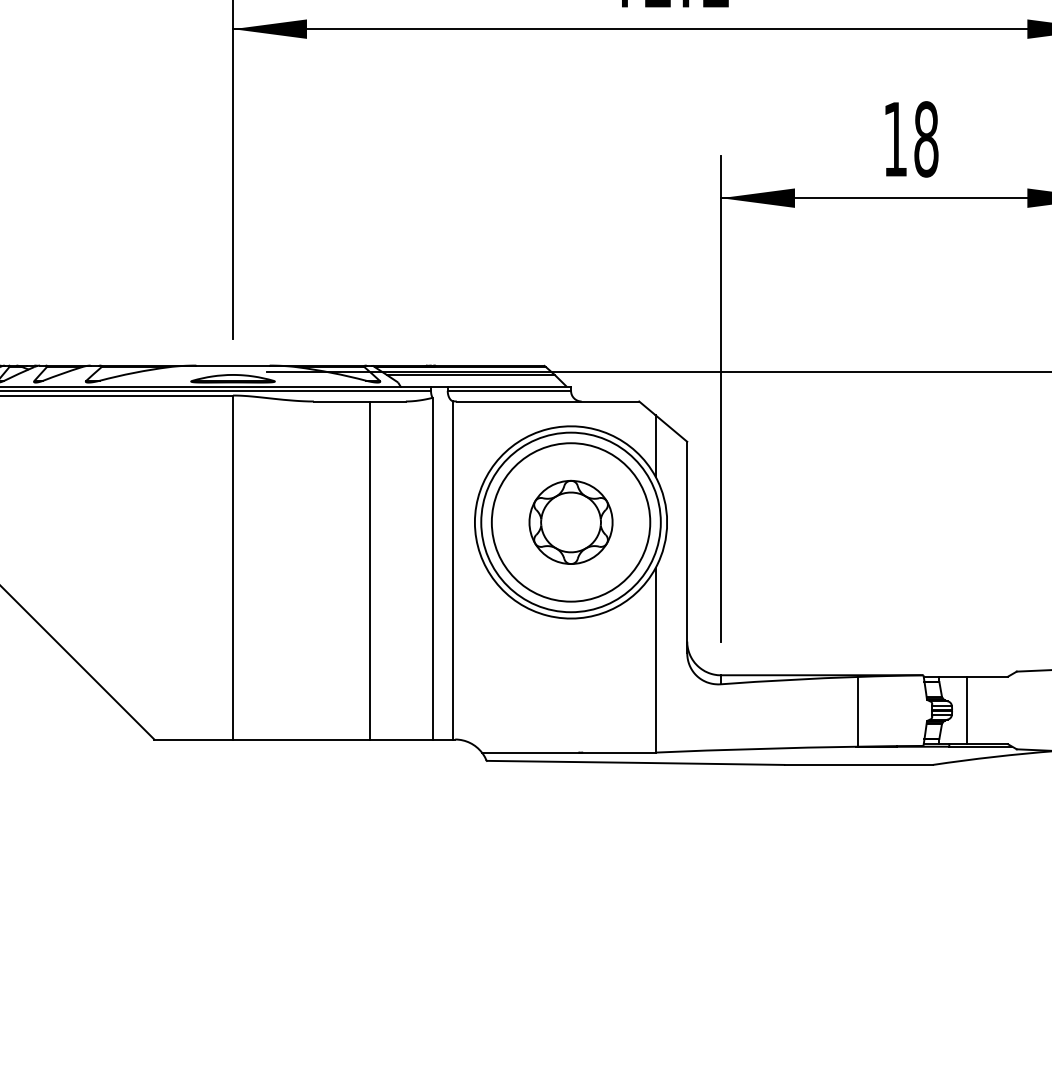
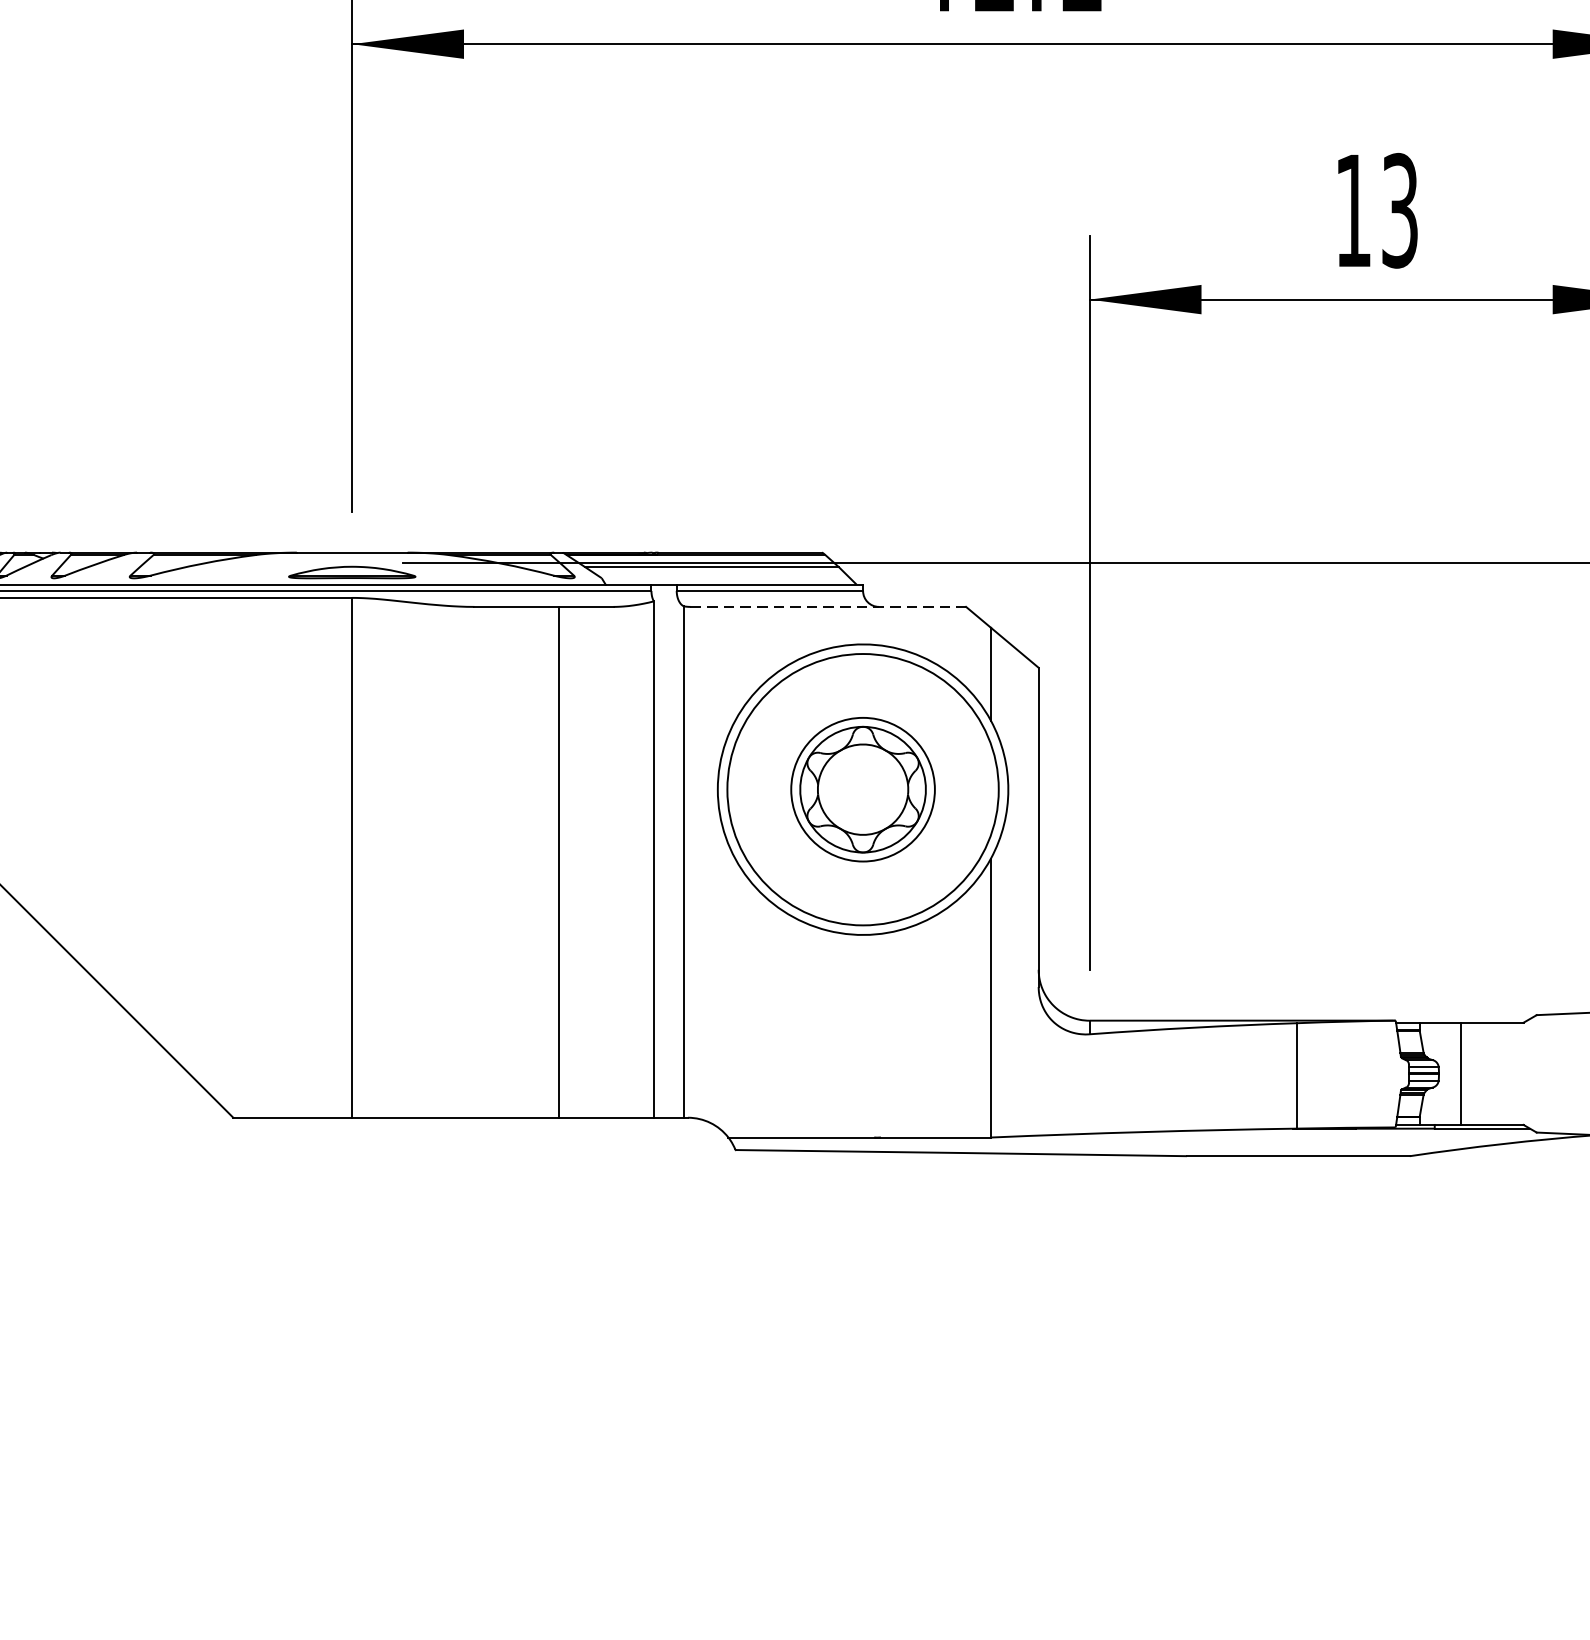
text: (926, 139) -> (1400, 210), 18 -> 13
line: (548, 401) -> (829, 606), solid -> dashed
circle: (570, 522) -> (862, 789), size x0.6

